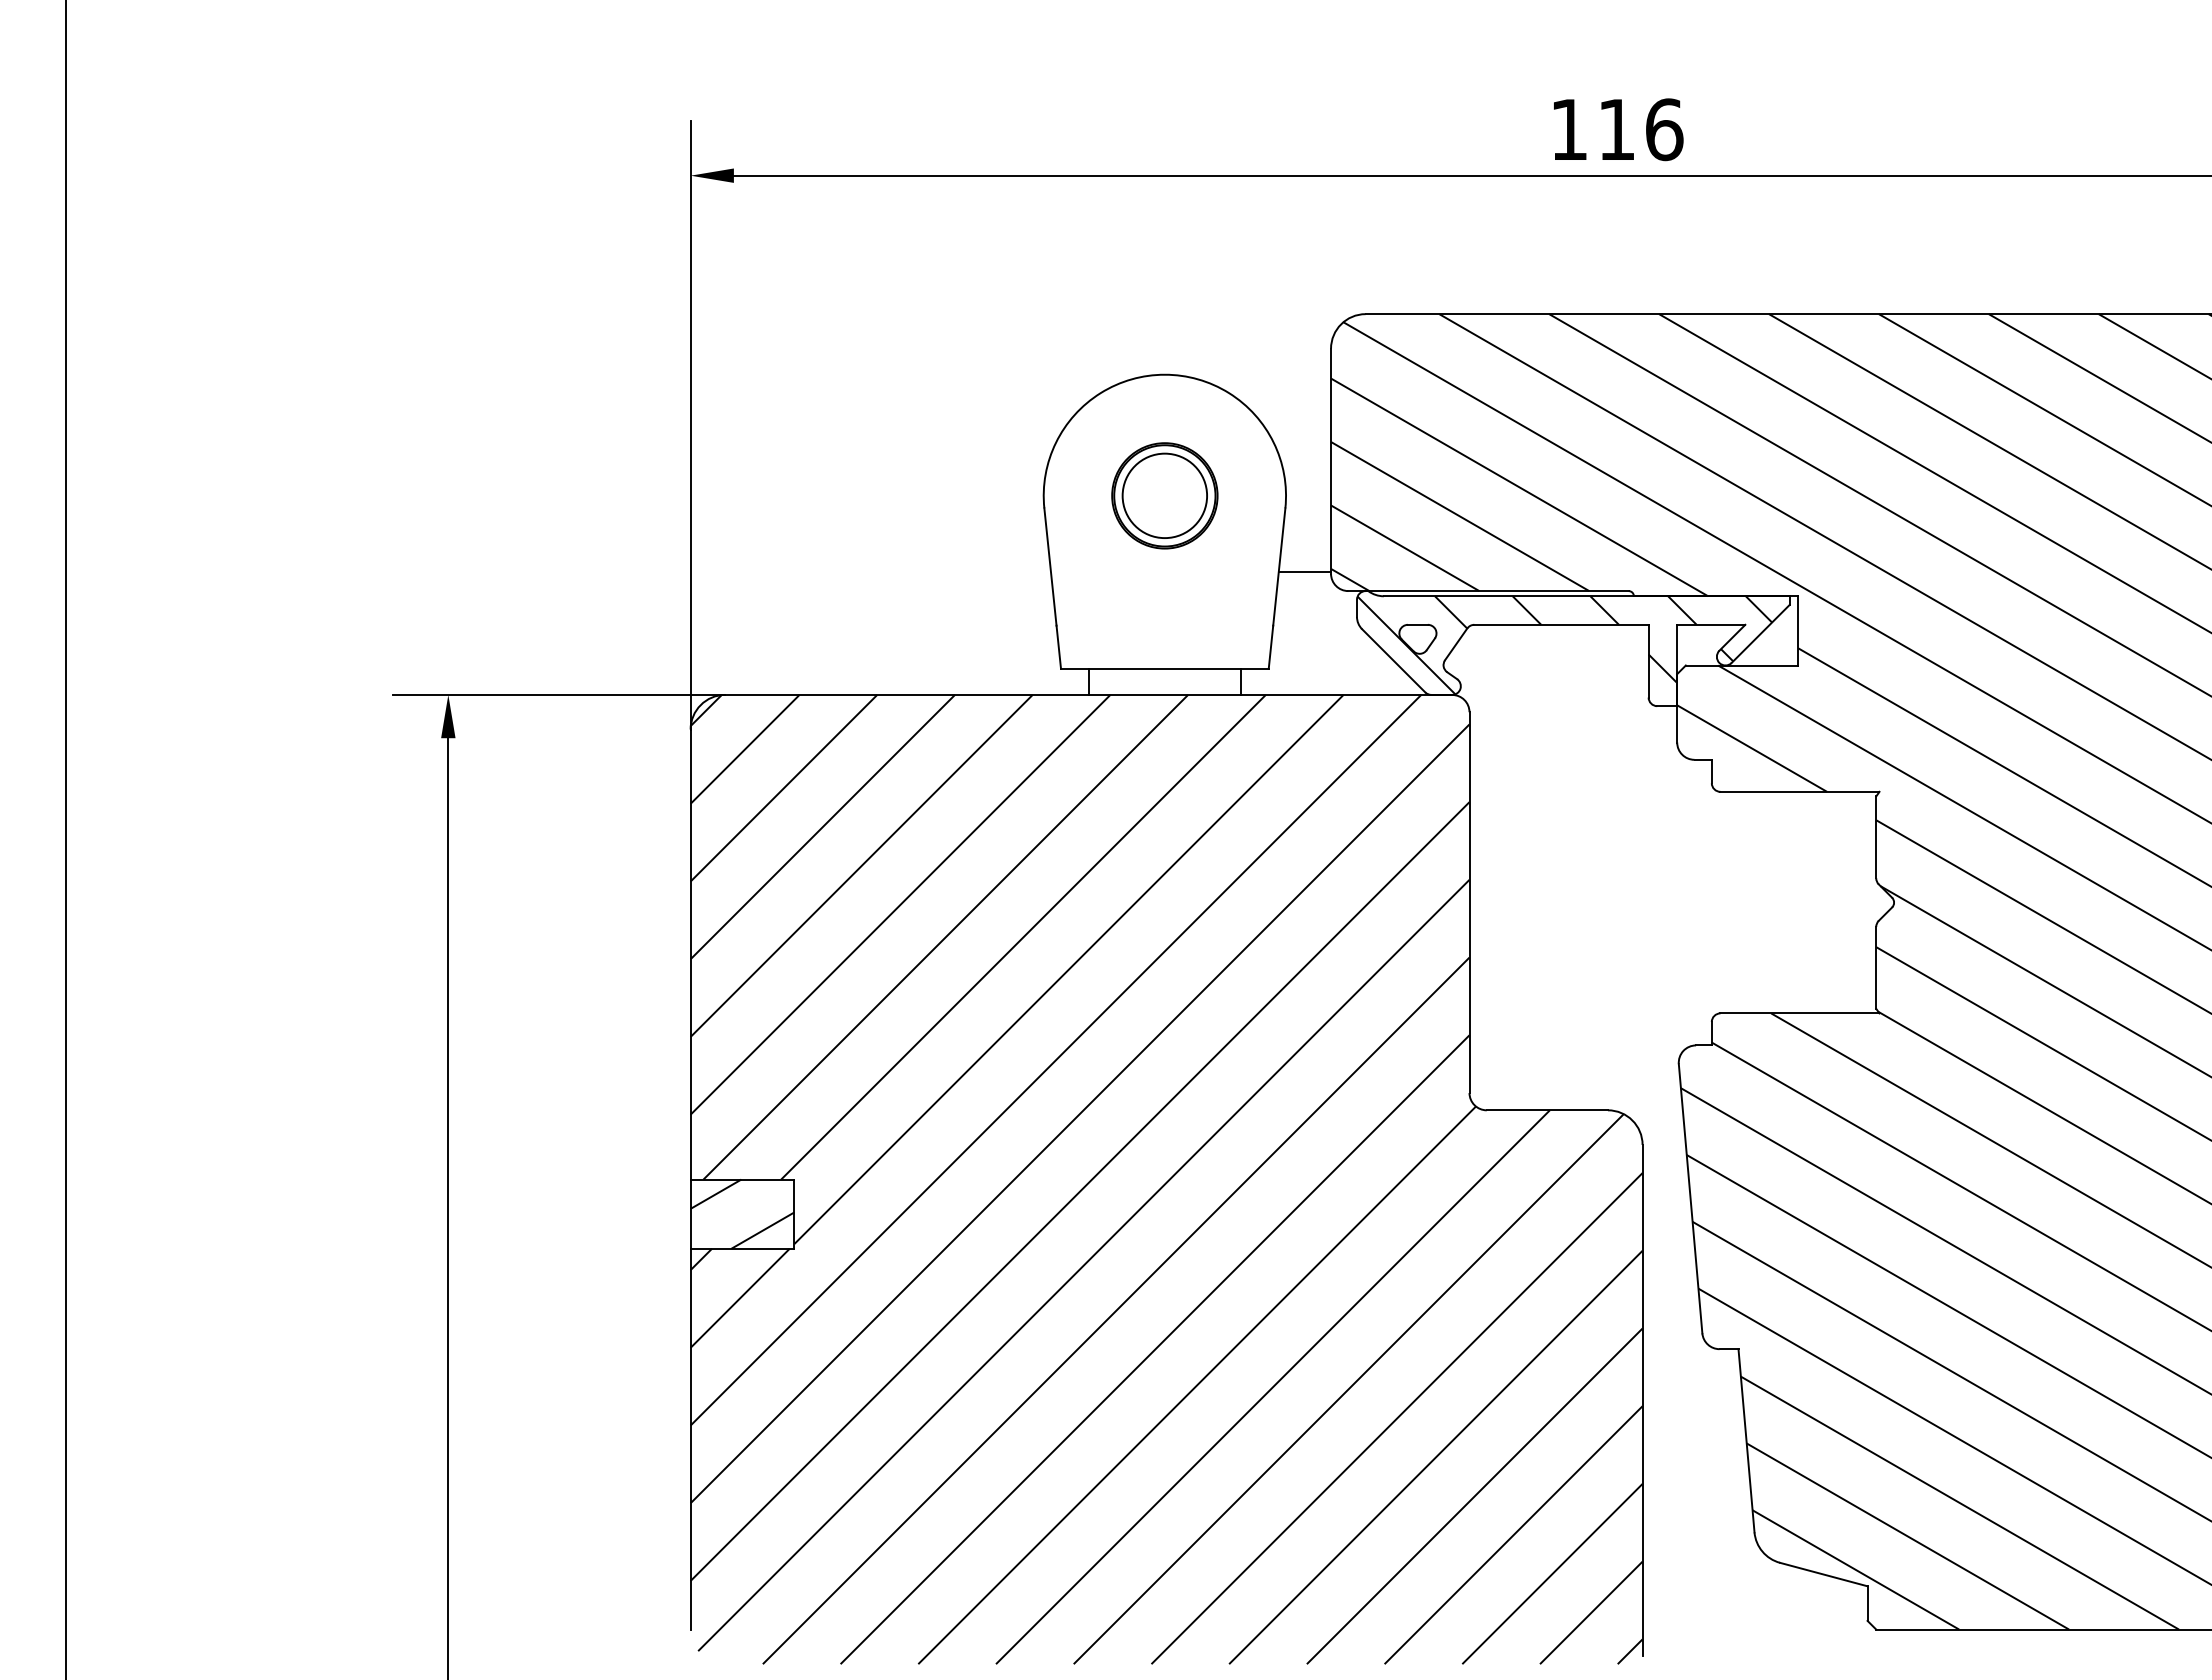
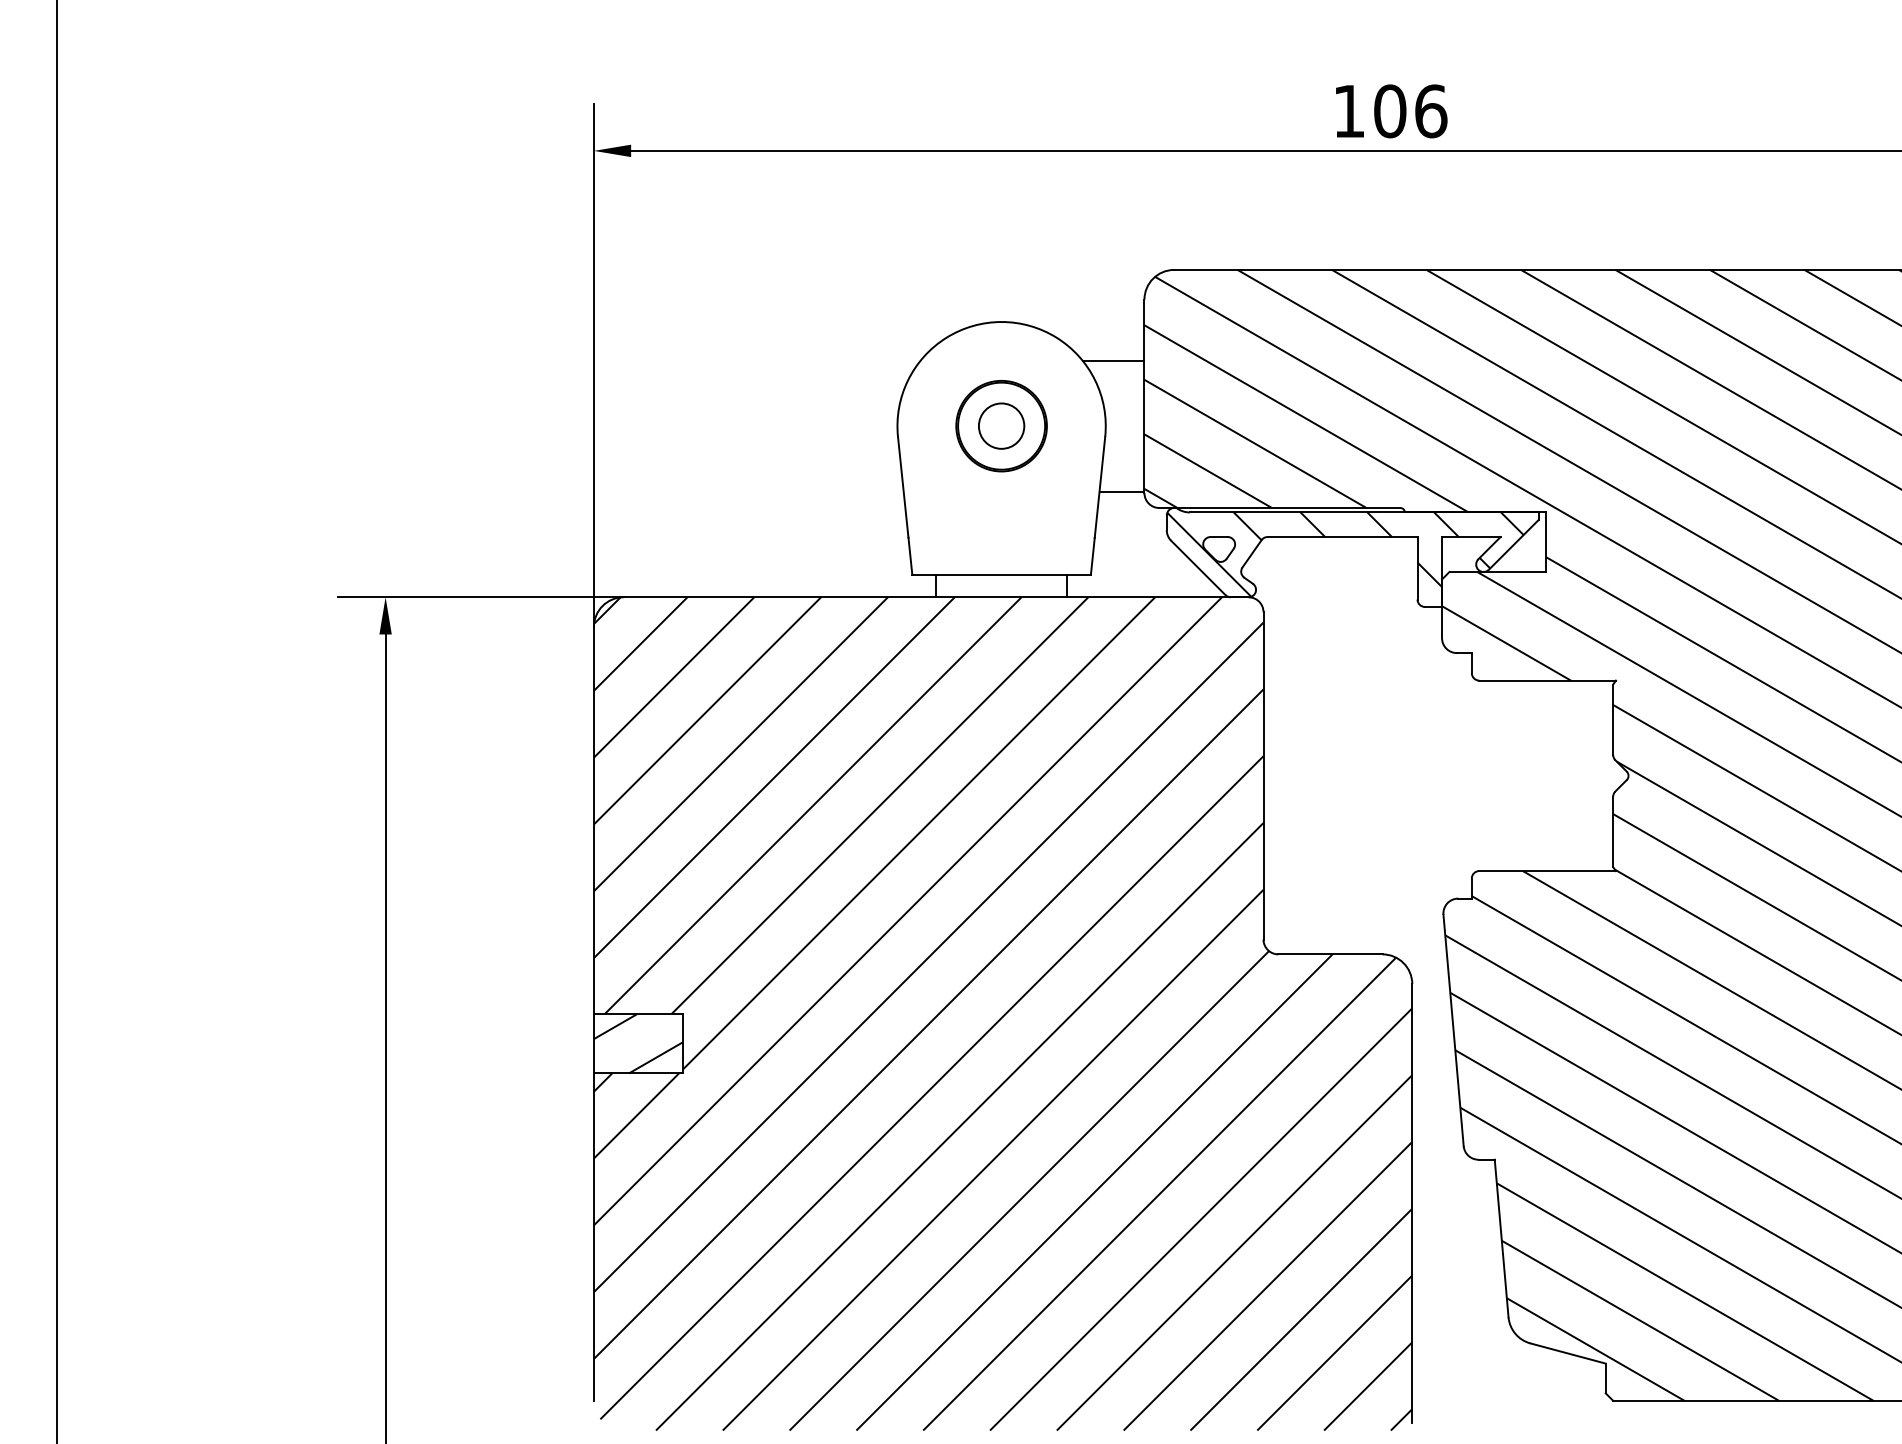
text: (1617, 129) -> (1390, 111), 116 -> 106
line: (1295, 419) -> (1113, 360), added
circle: (1164, 495) -> (1001, 425), size x0.62

